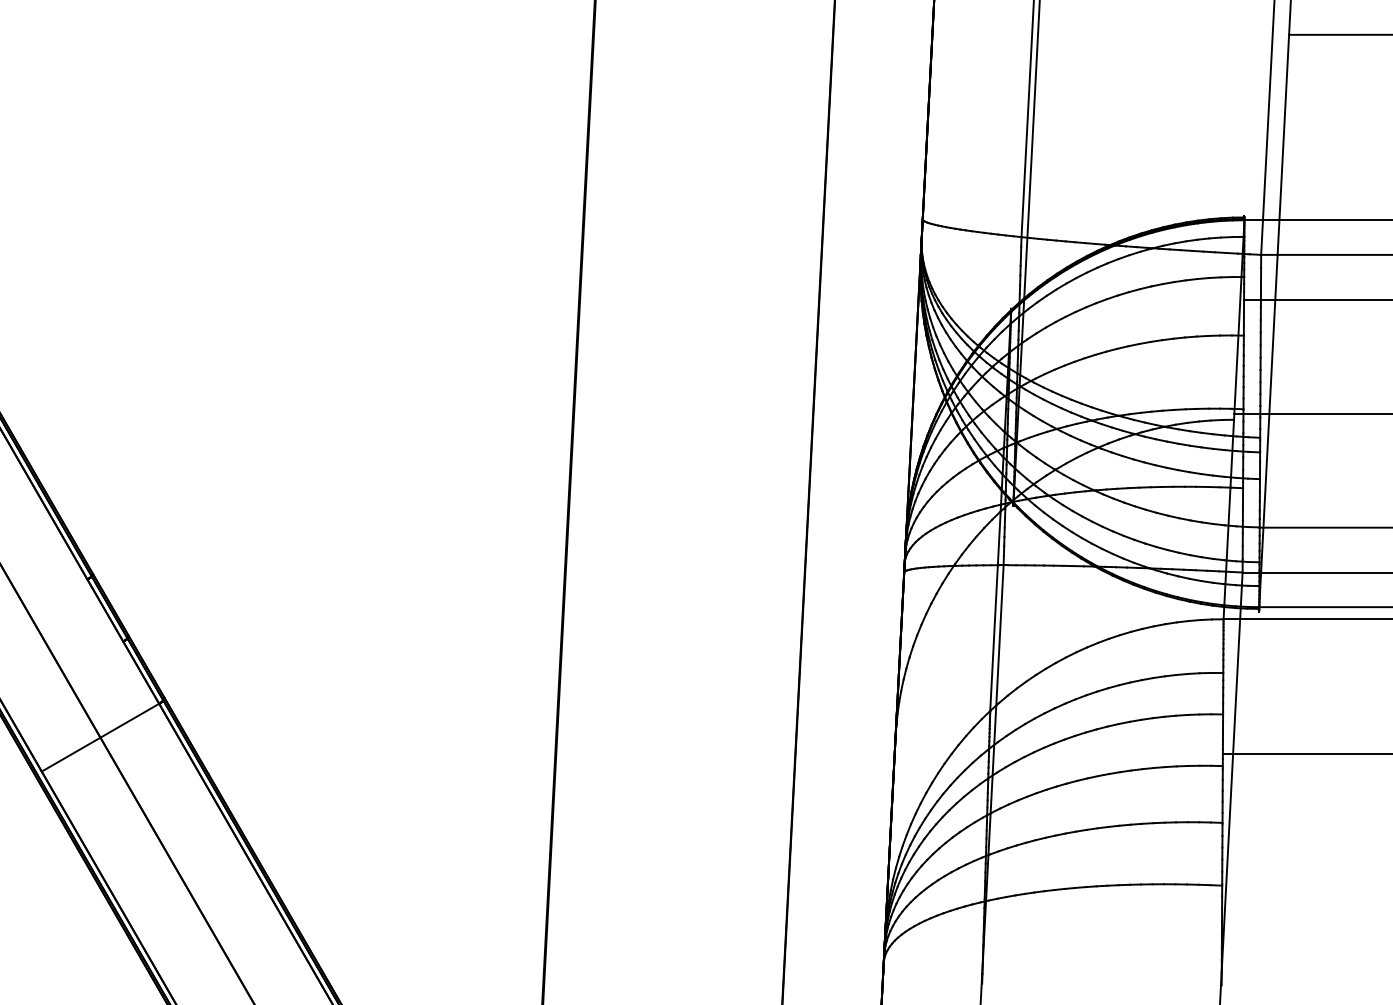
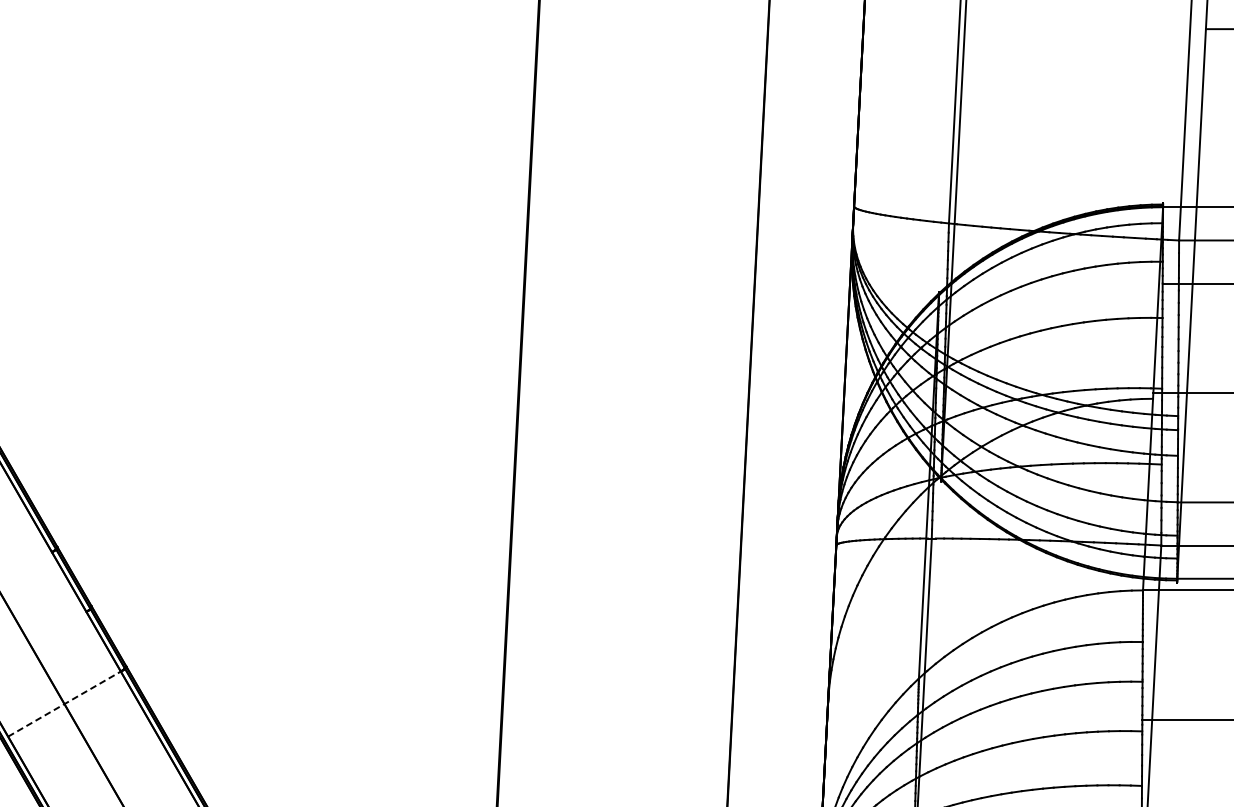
line: (100, 737) -> (64, 703), solid -> dashed

